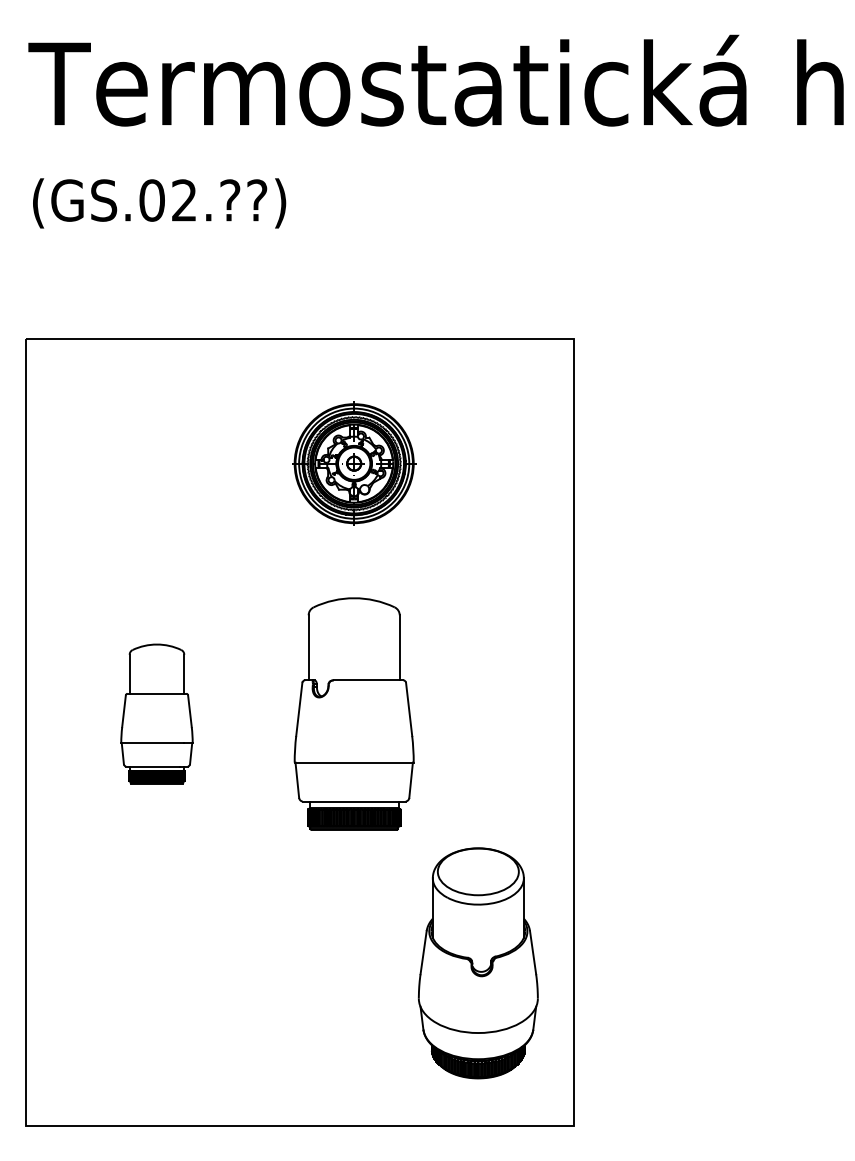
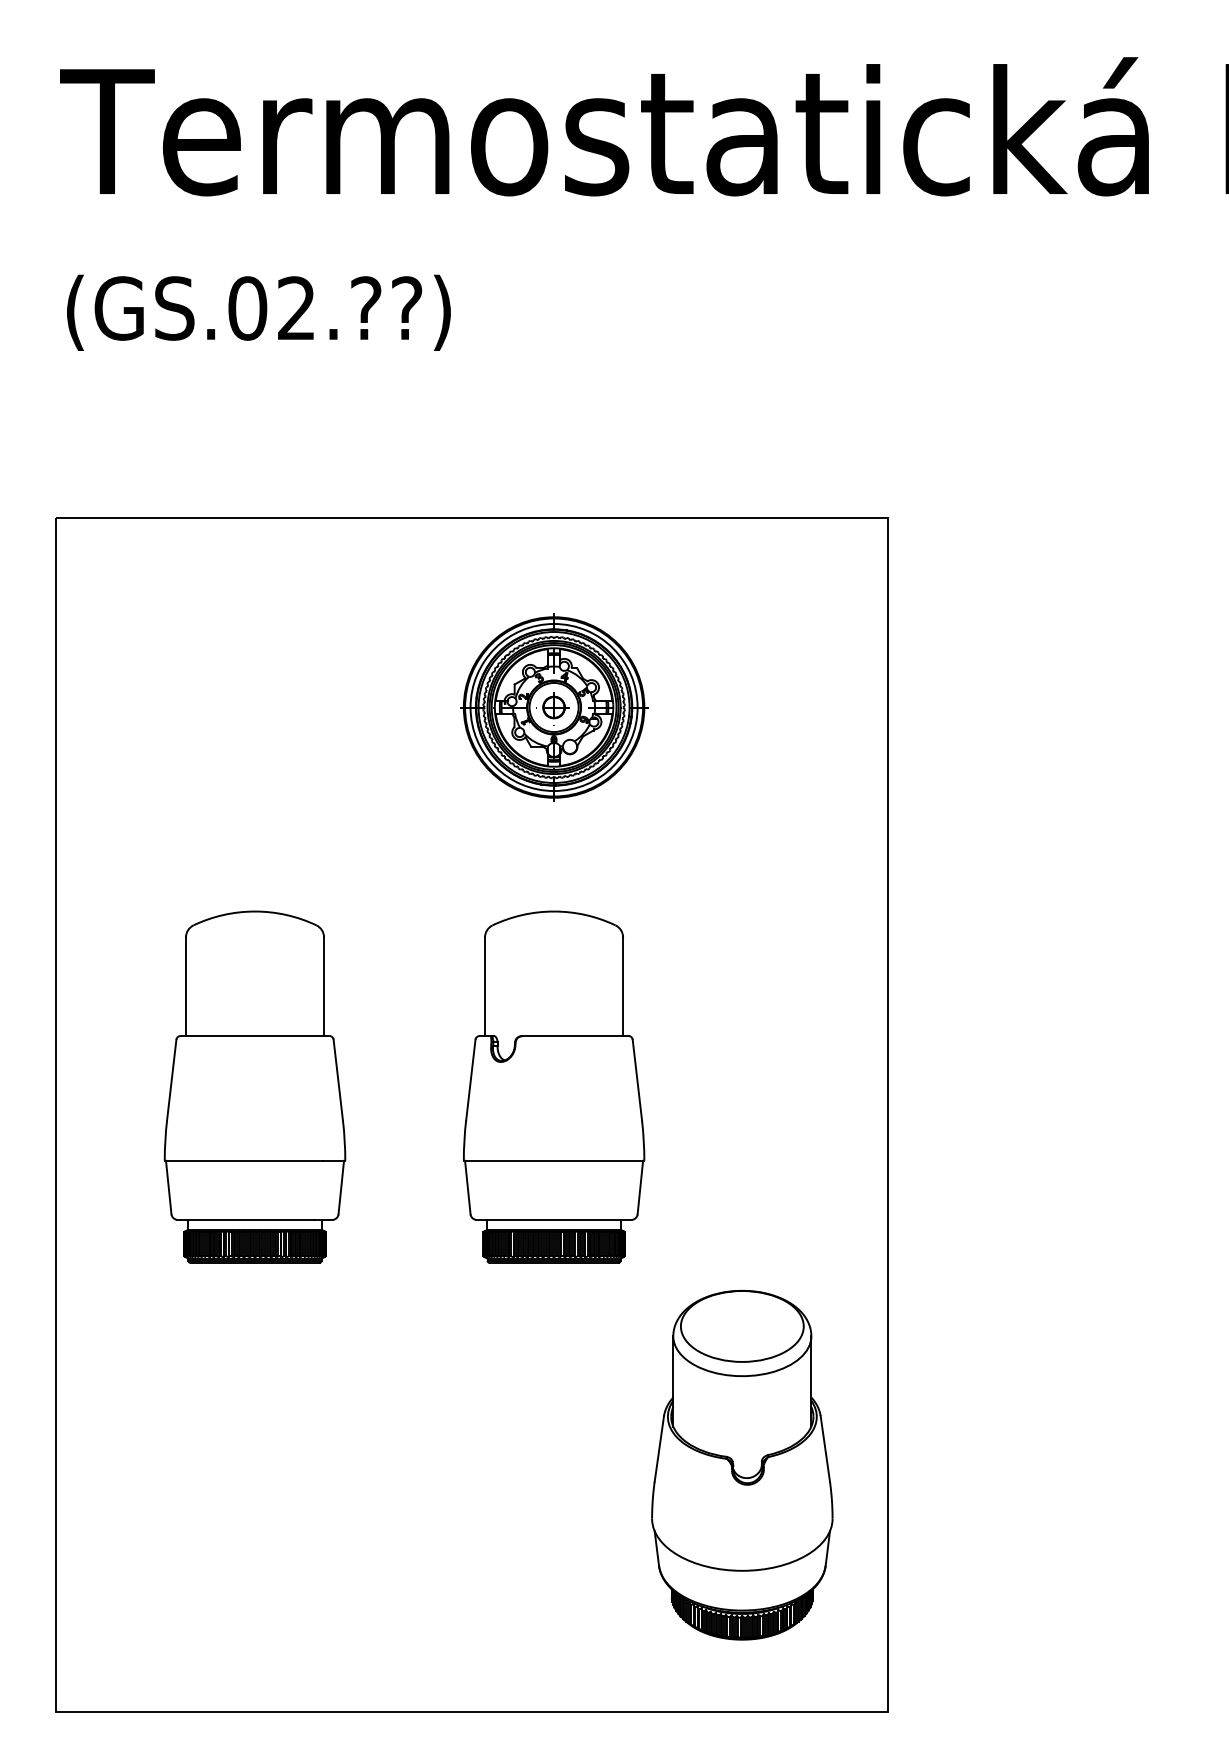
part: (156, 713) -> (254, 1086), size x1.67

